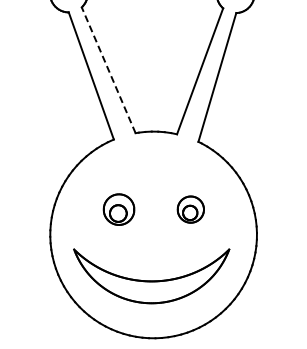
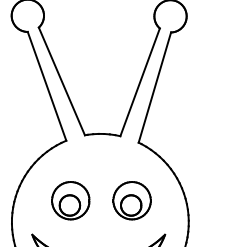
line: (108, 69) -> (61, 80), dashed -> solid
part: (118, 209) -> (70, 200), size x1.43
part: (190, 209) -> (131, 200), size x1.67

